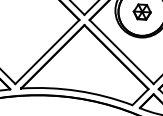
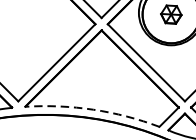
arc: (77, 90) -> (93, 109), solid -> dashed

